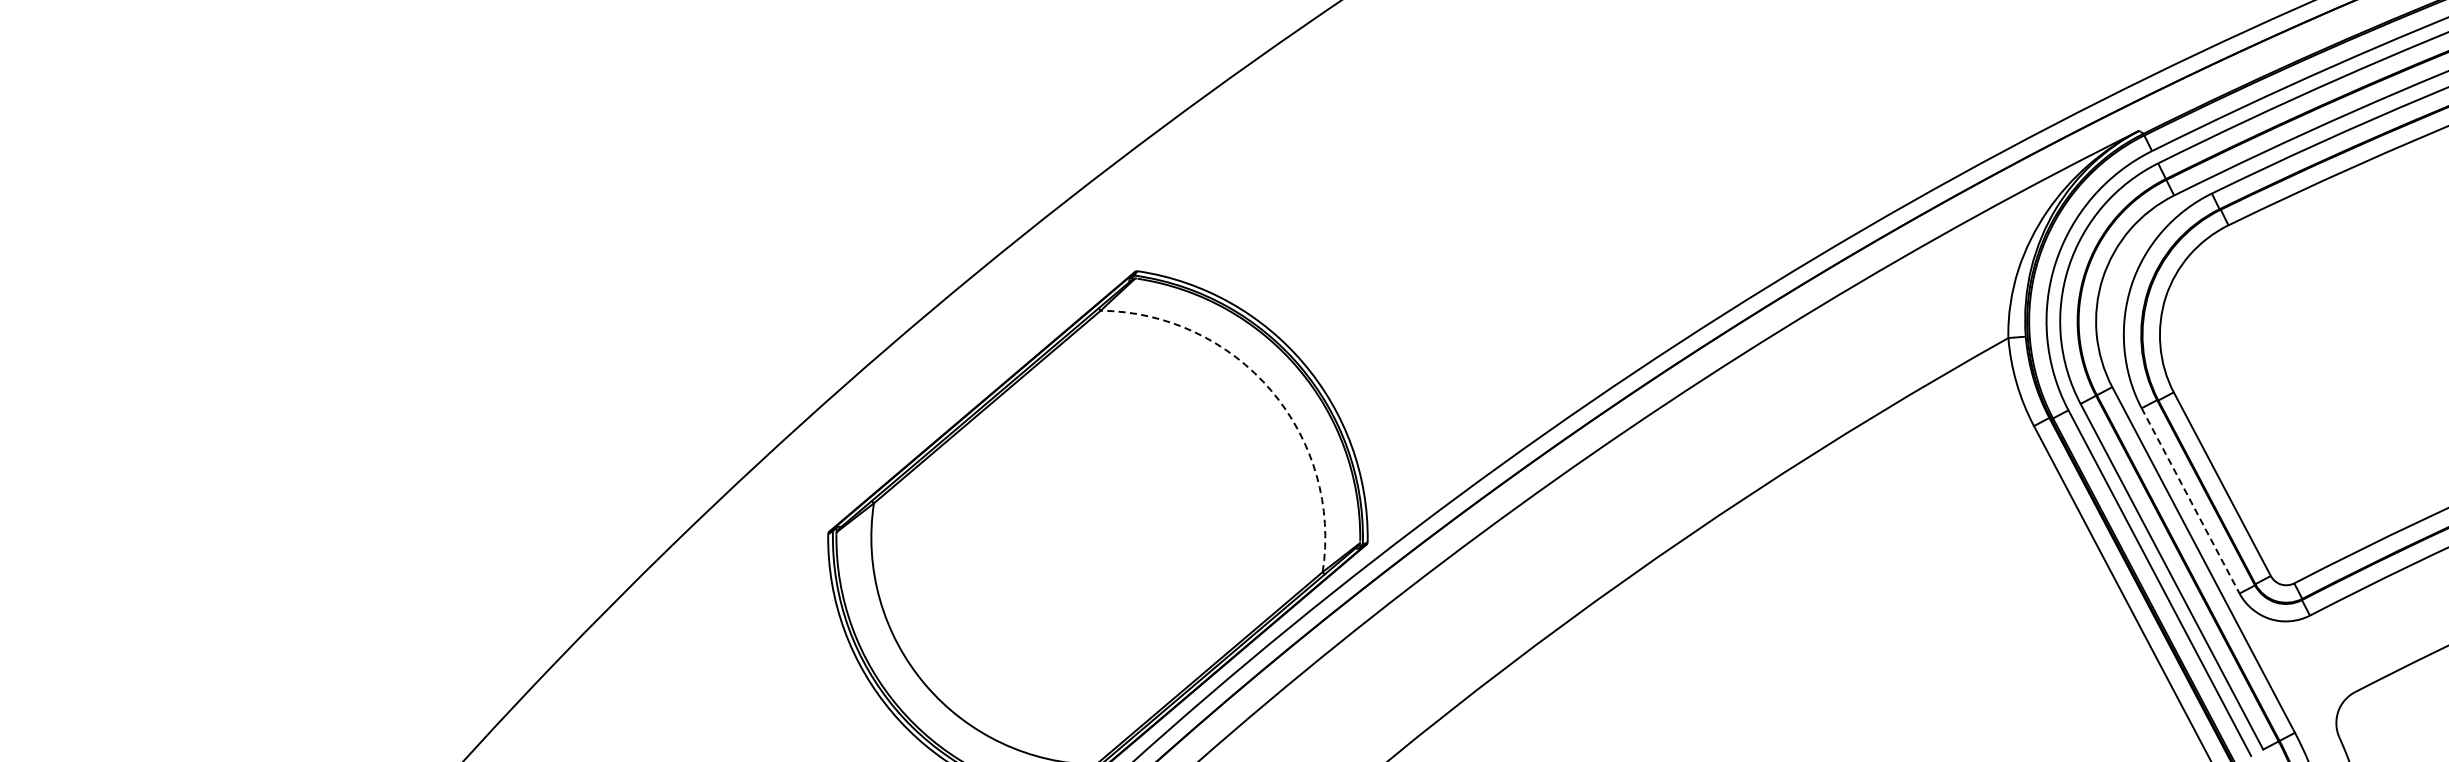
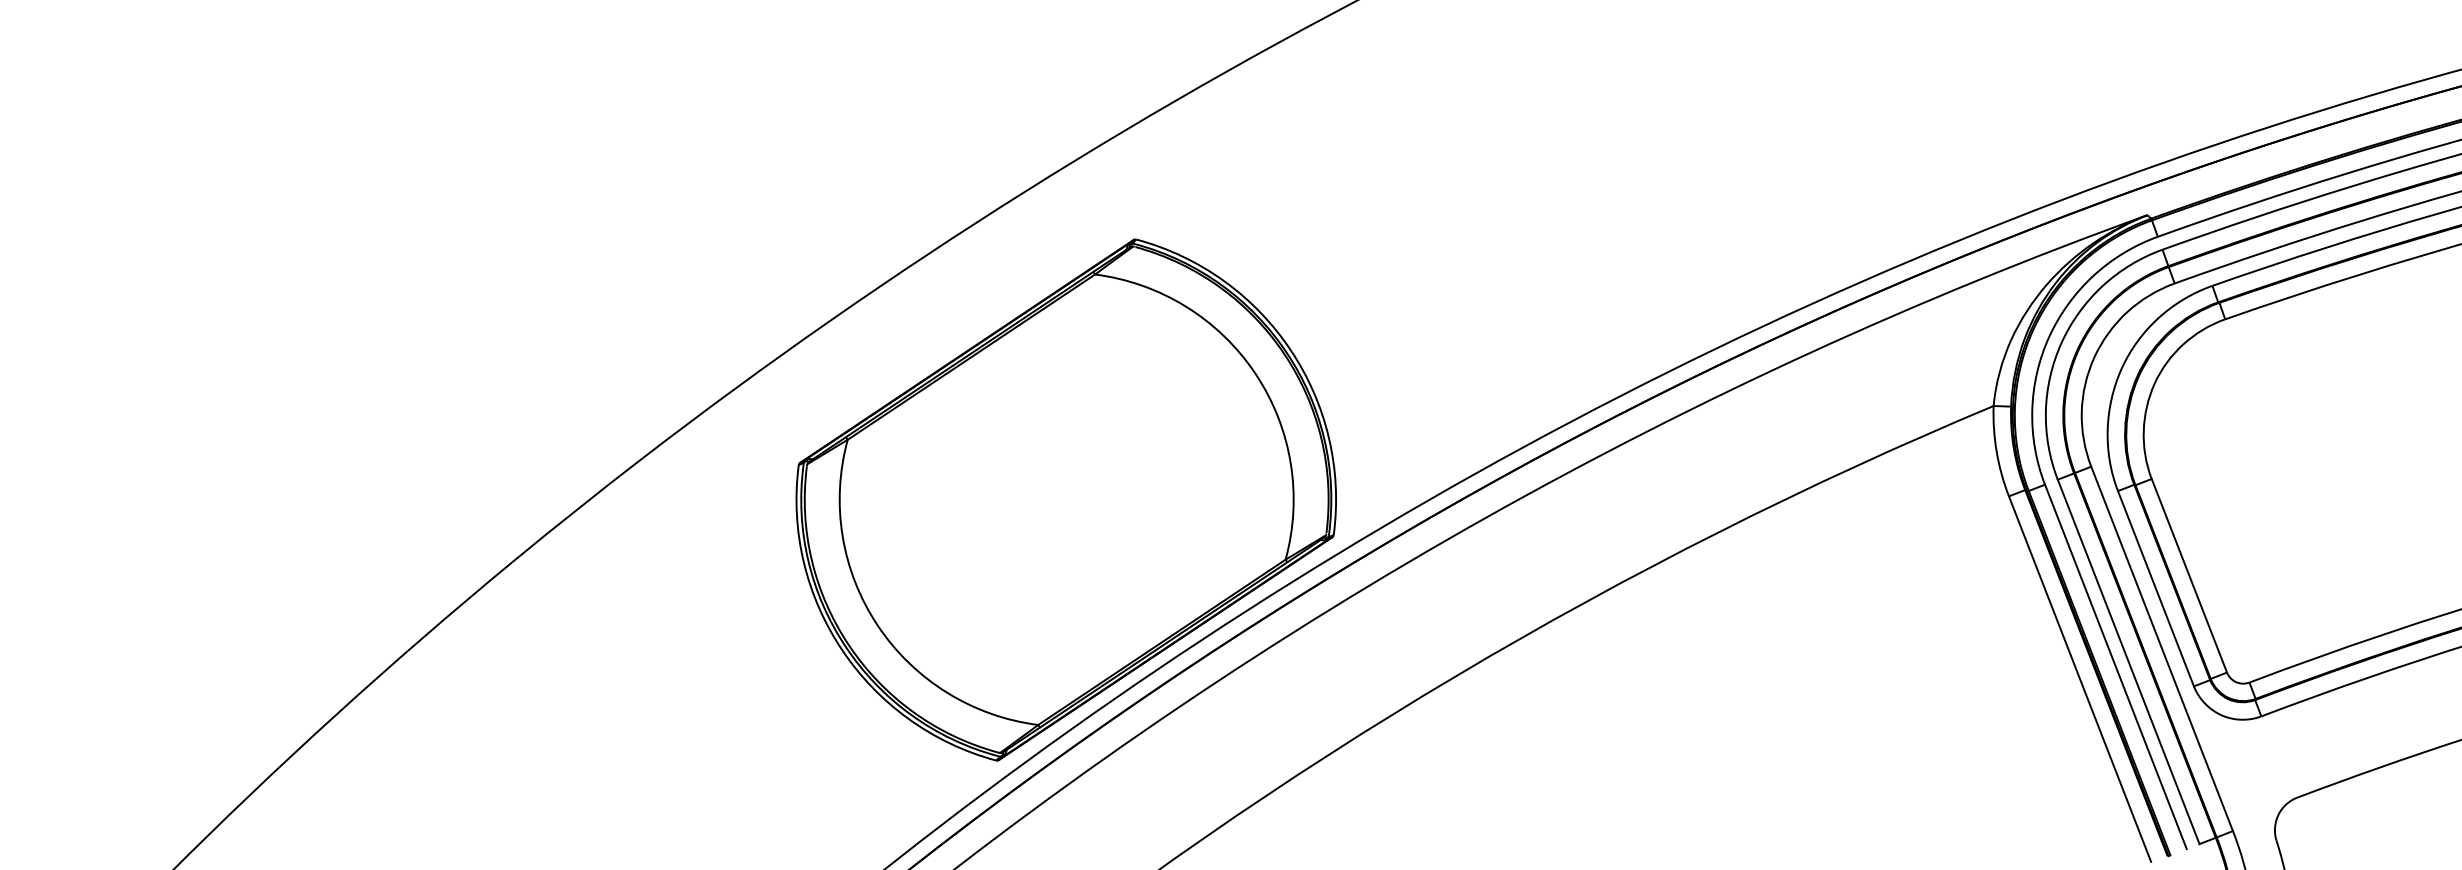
arc: (1271, 390) -> (1255, 373), dashed -> solid
line: (2190, 500) -> (2155, 588), dashed -> solid

